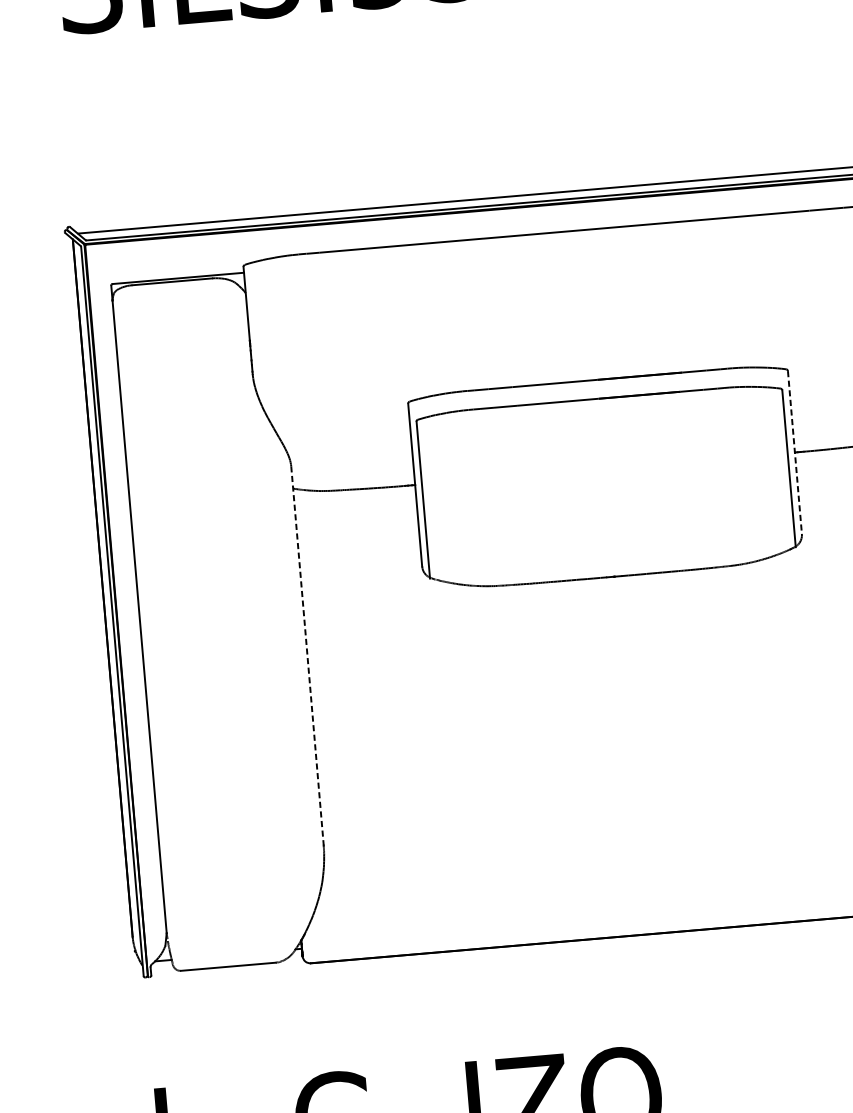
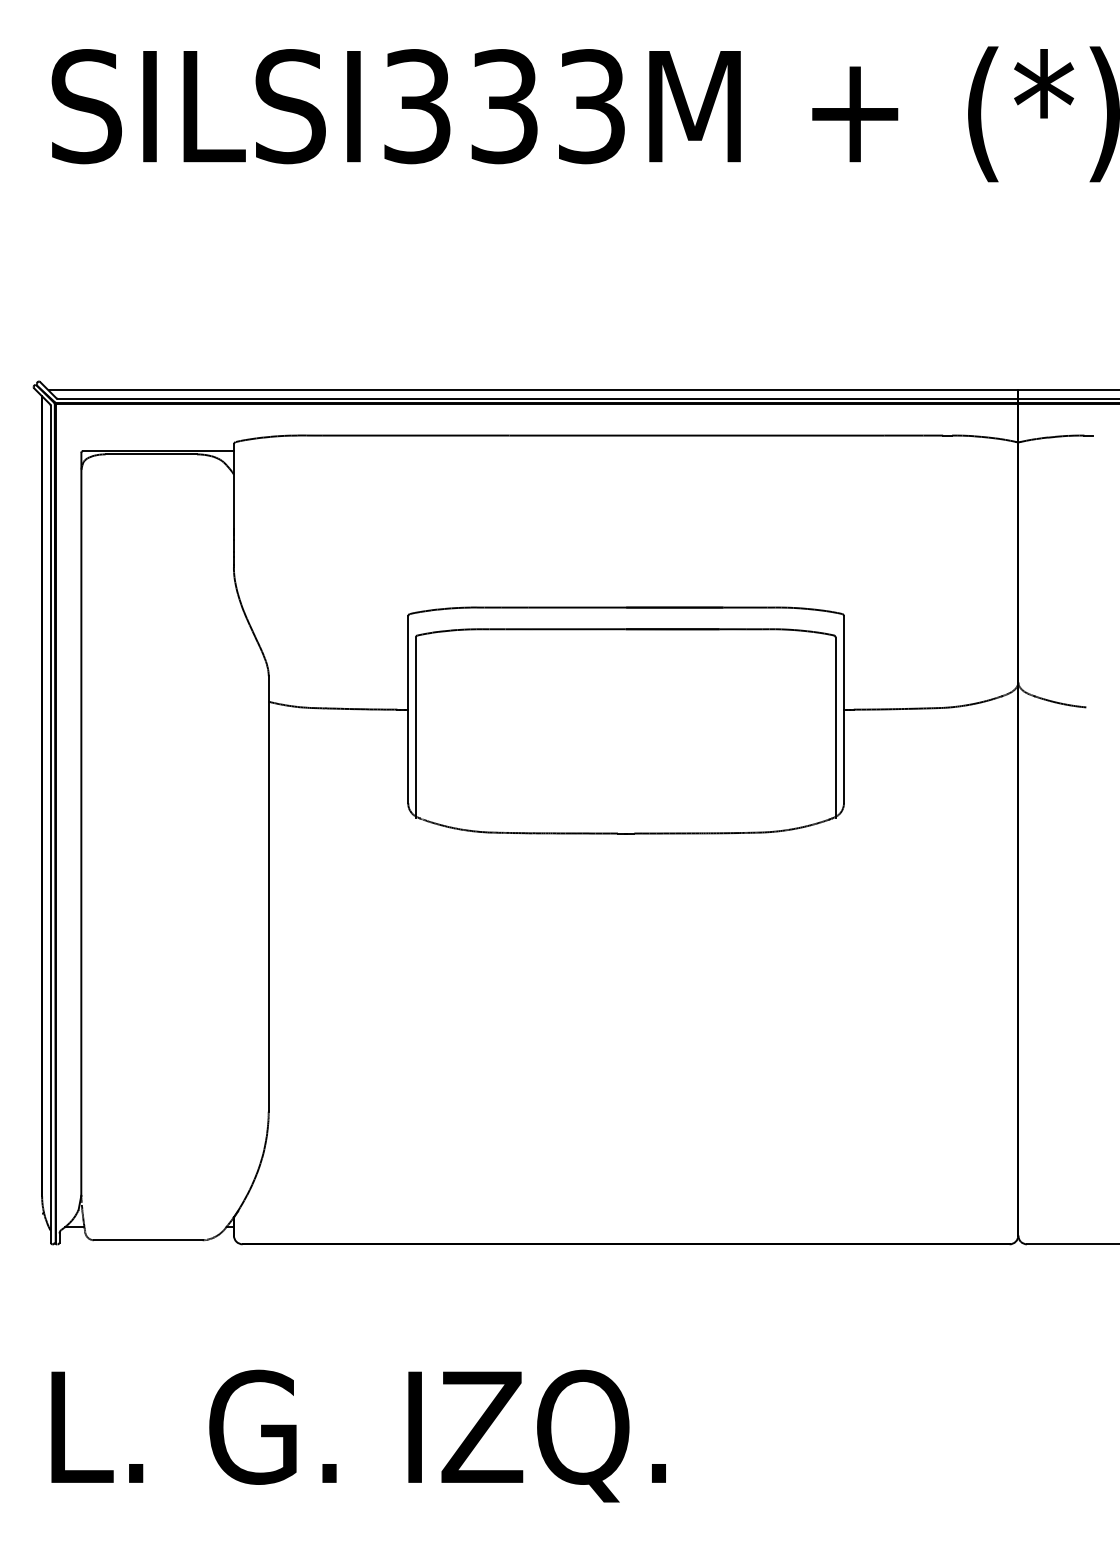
line: (794, 453) -> (843, 710), dashed -> solid
line: (307, 655) -> (268, 893), dashed -> solid

